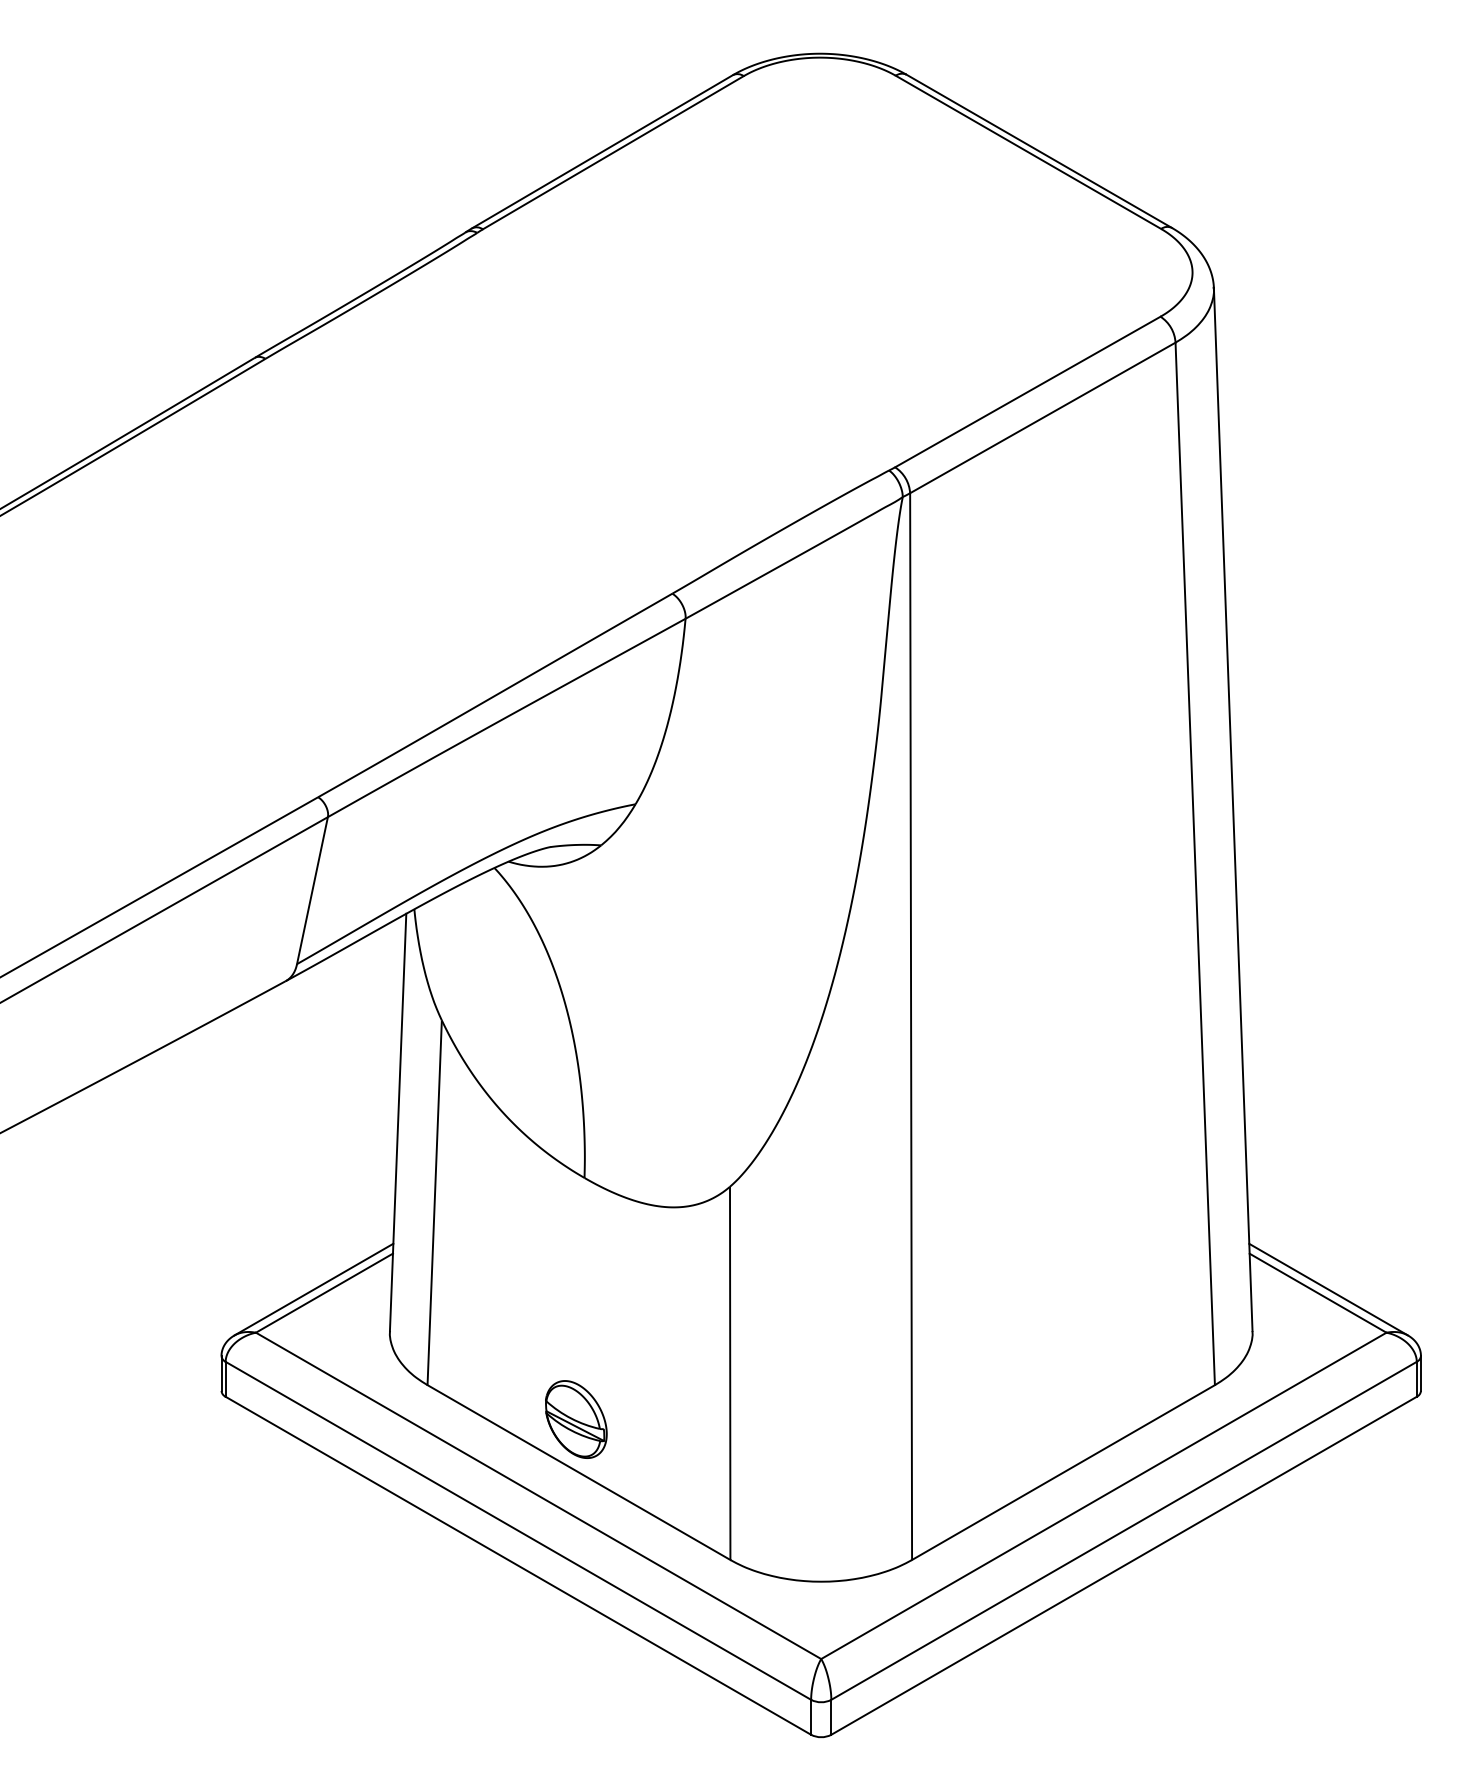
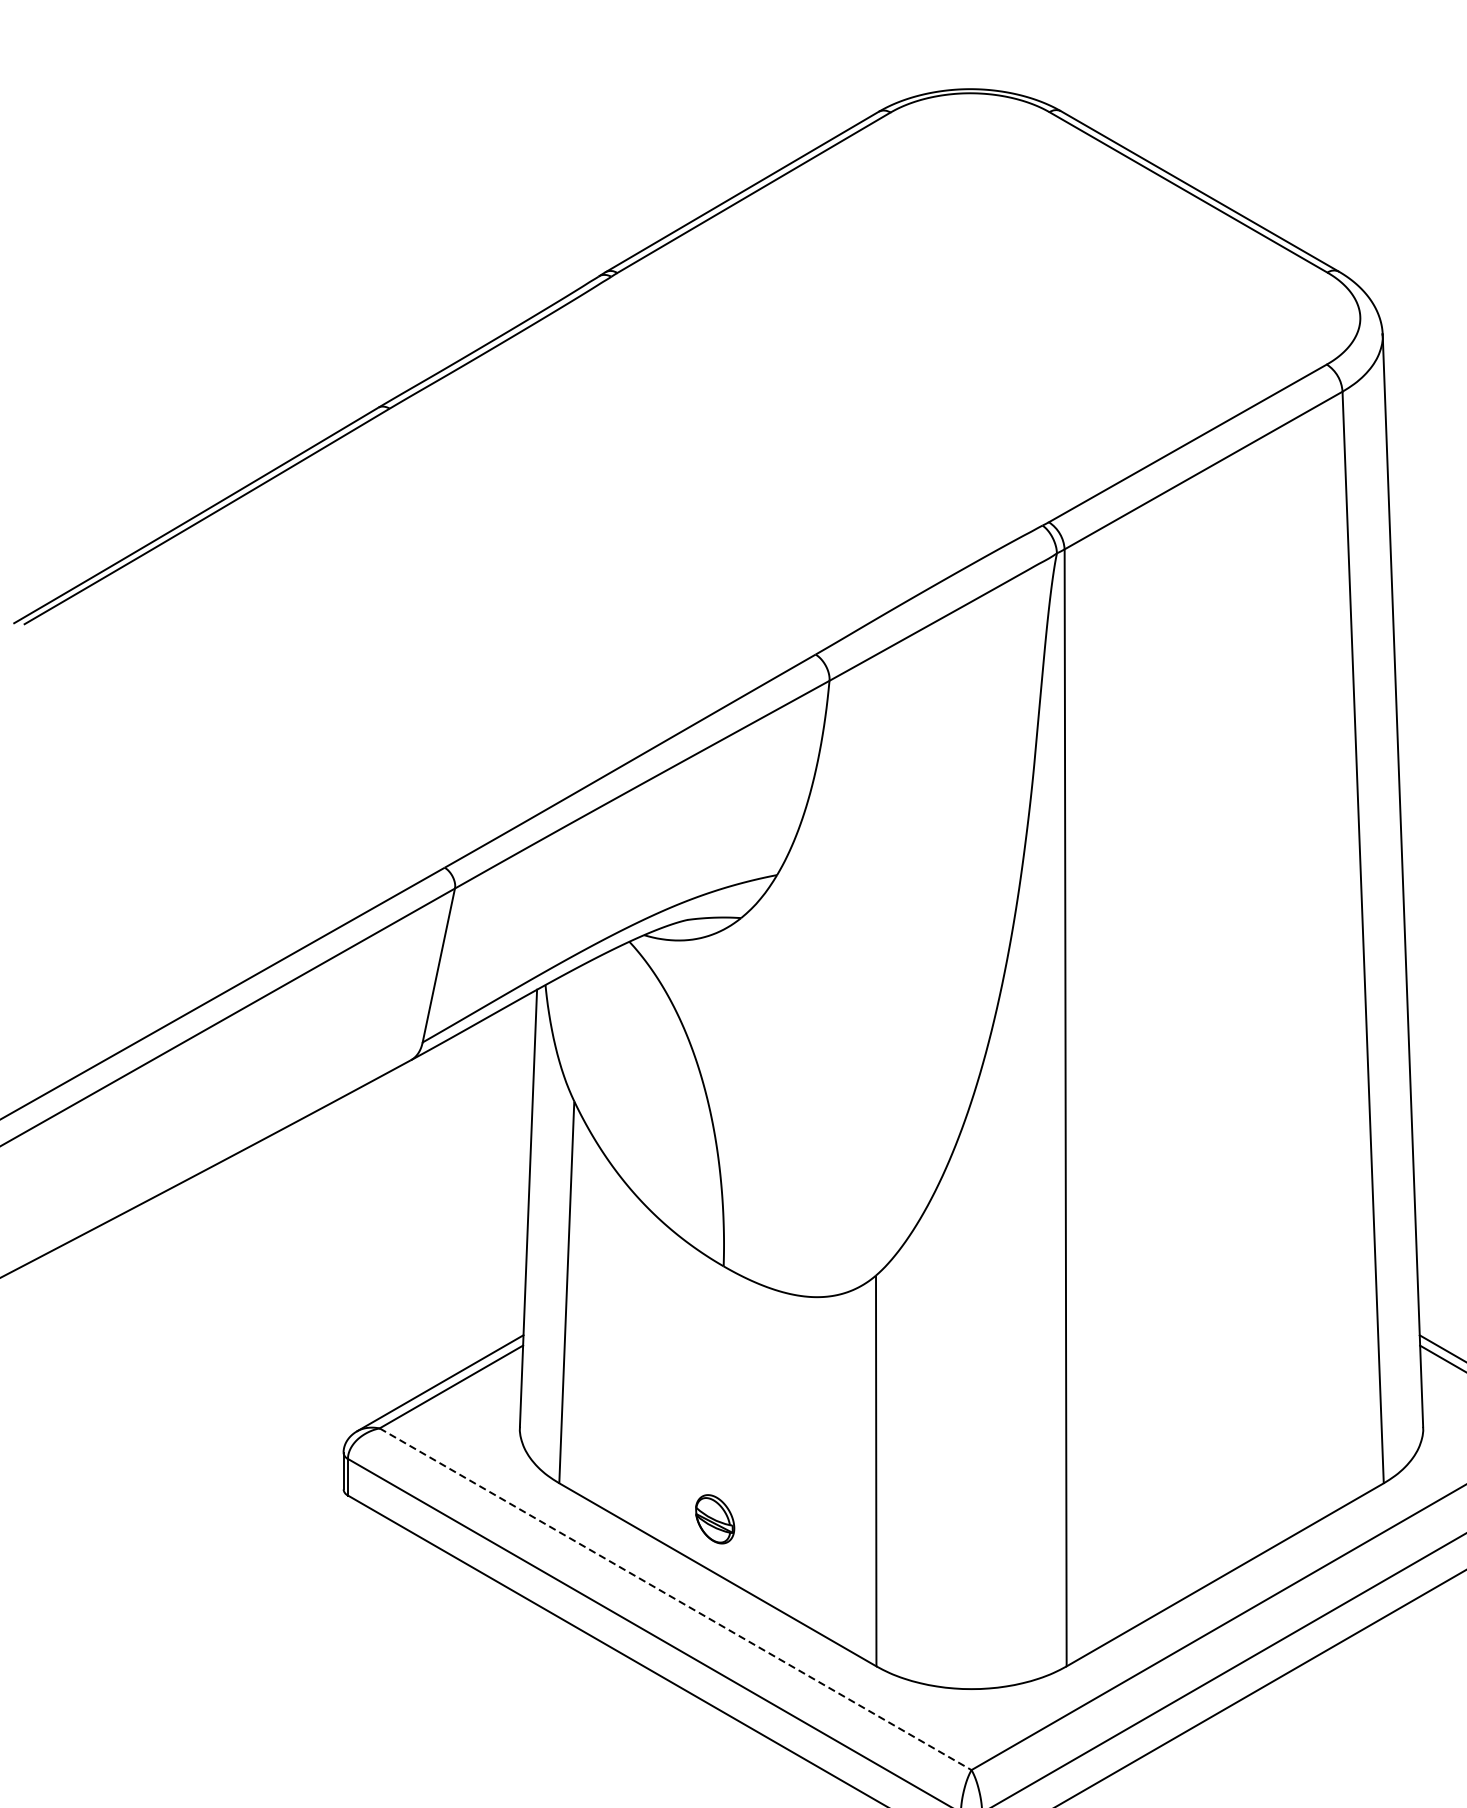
part: (576, 1419) -> (715, 1519), size x0.6
line: (539, 1496) -> (676, 1599), solid -> dashed

